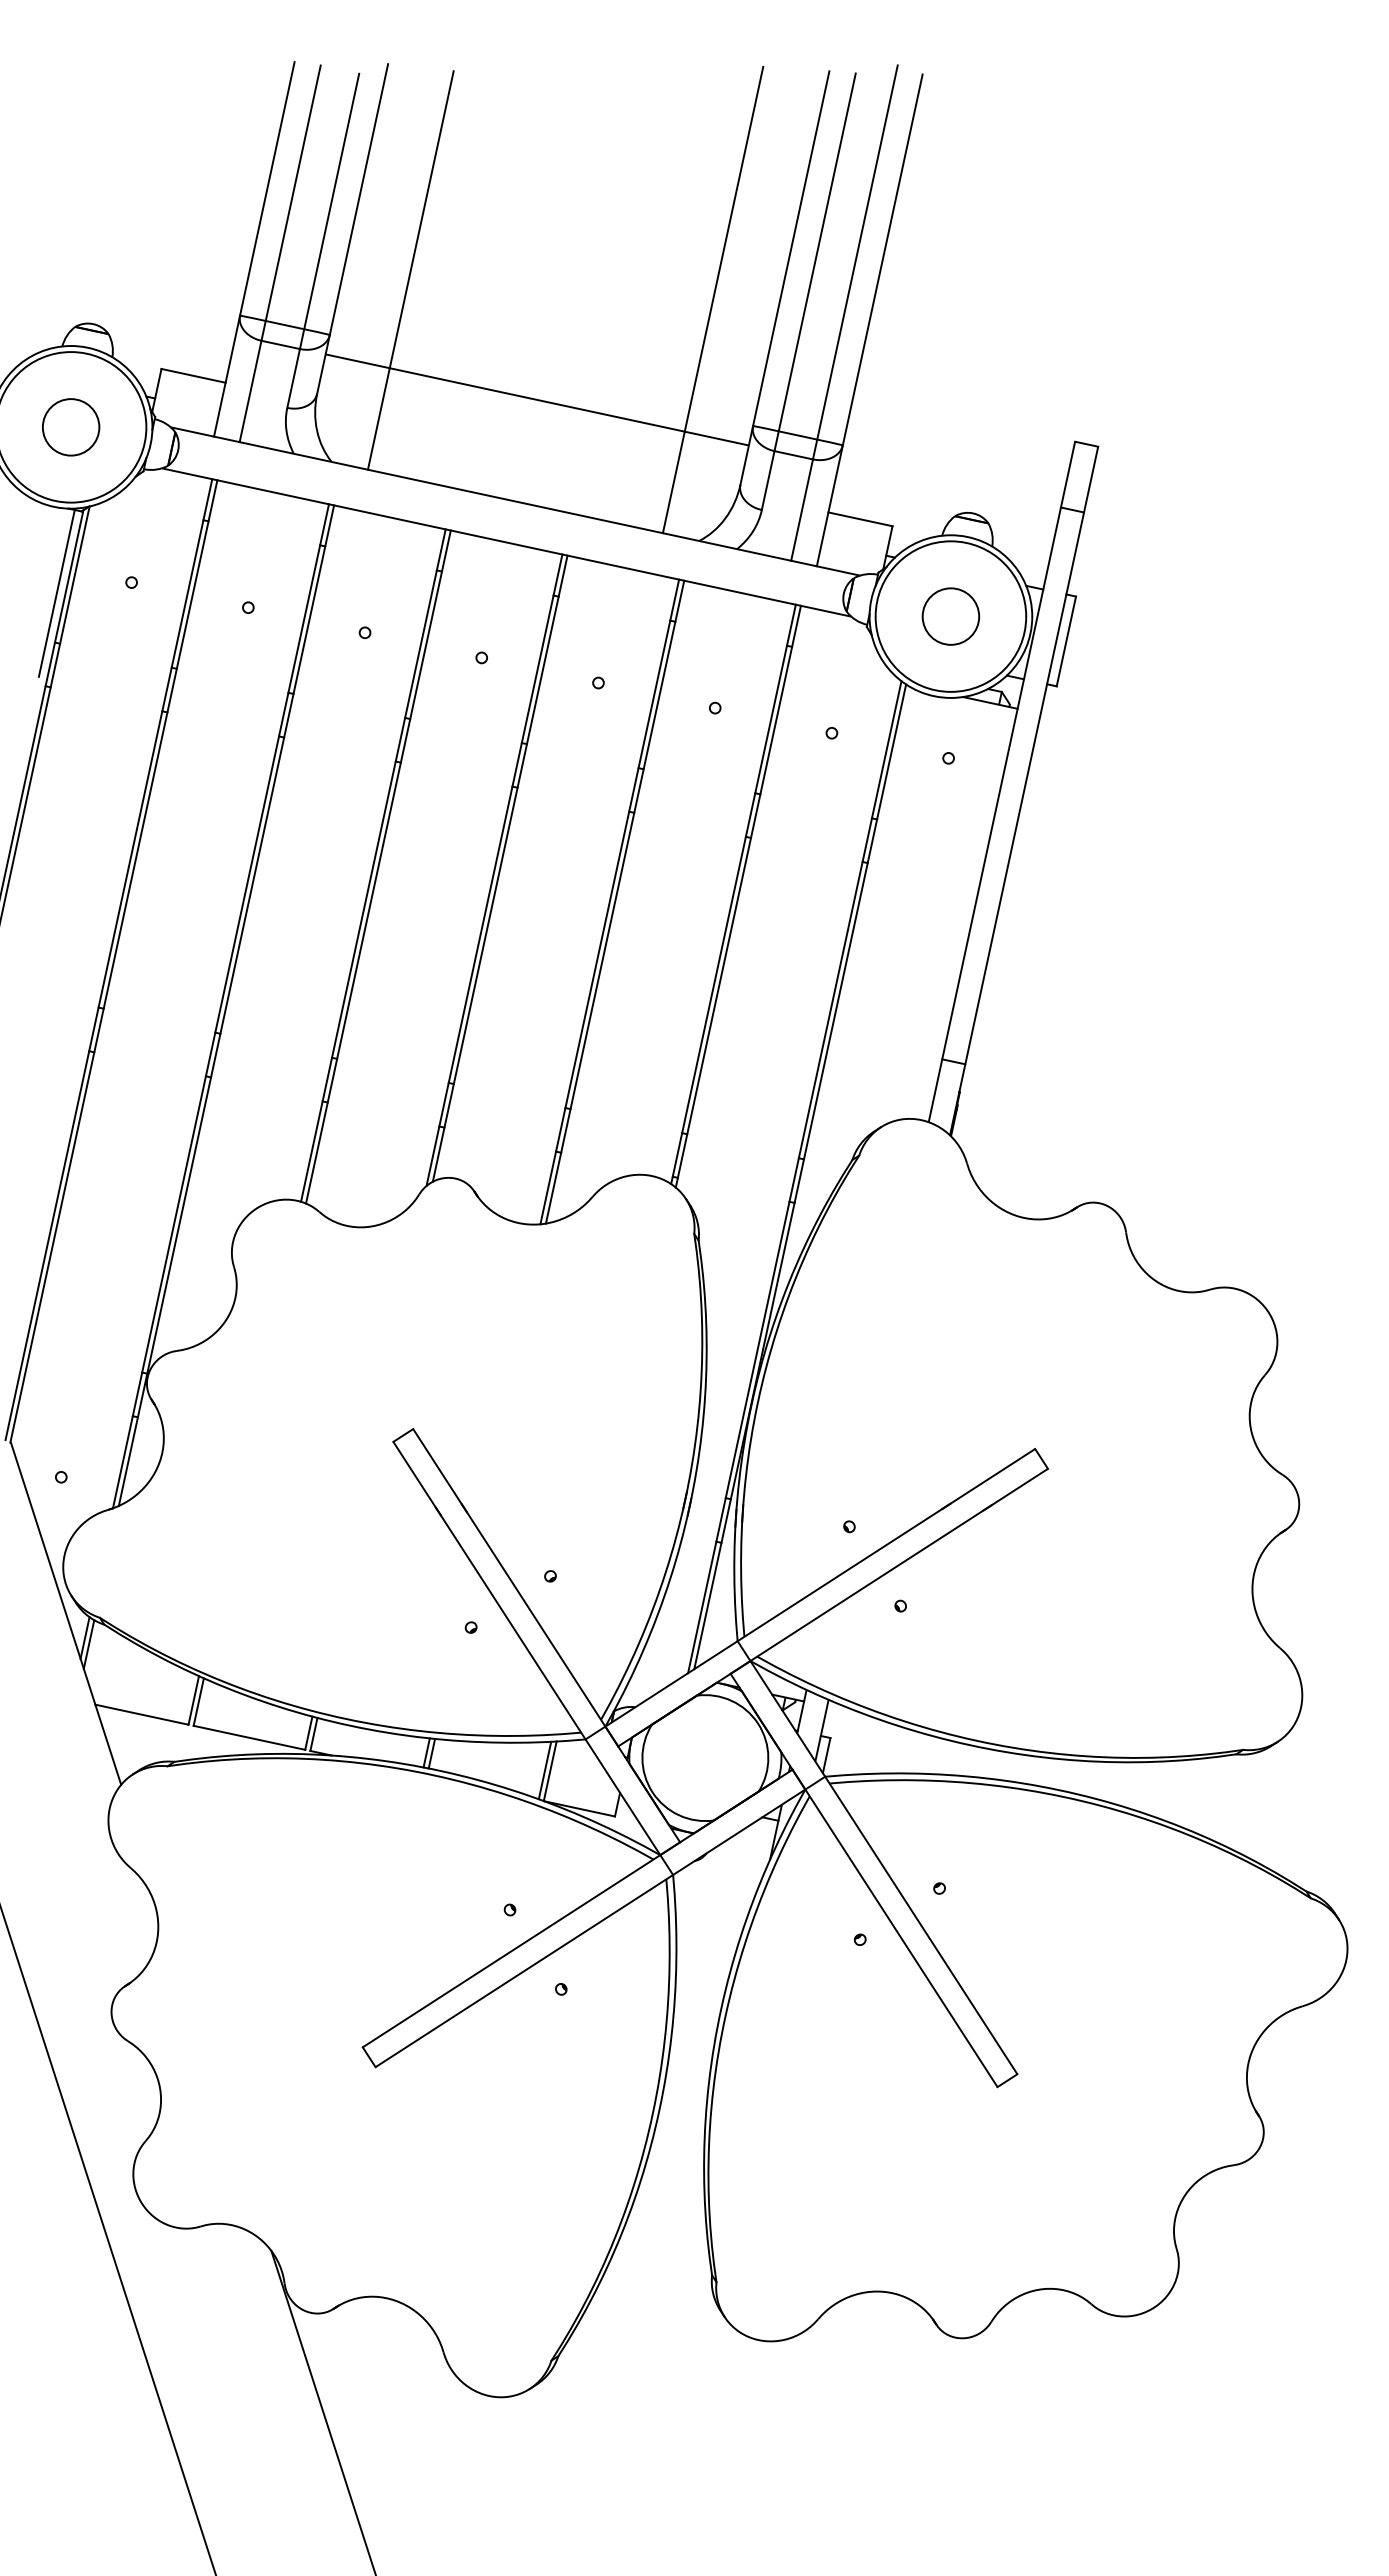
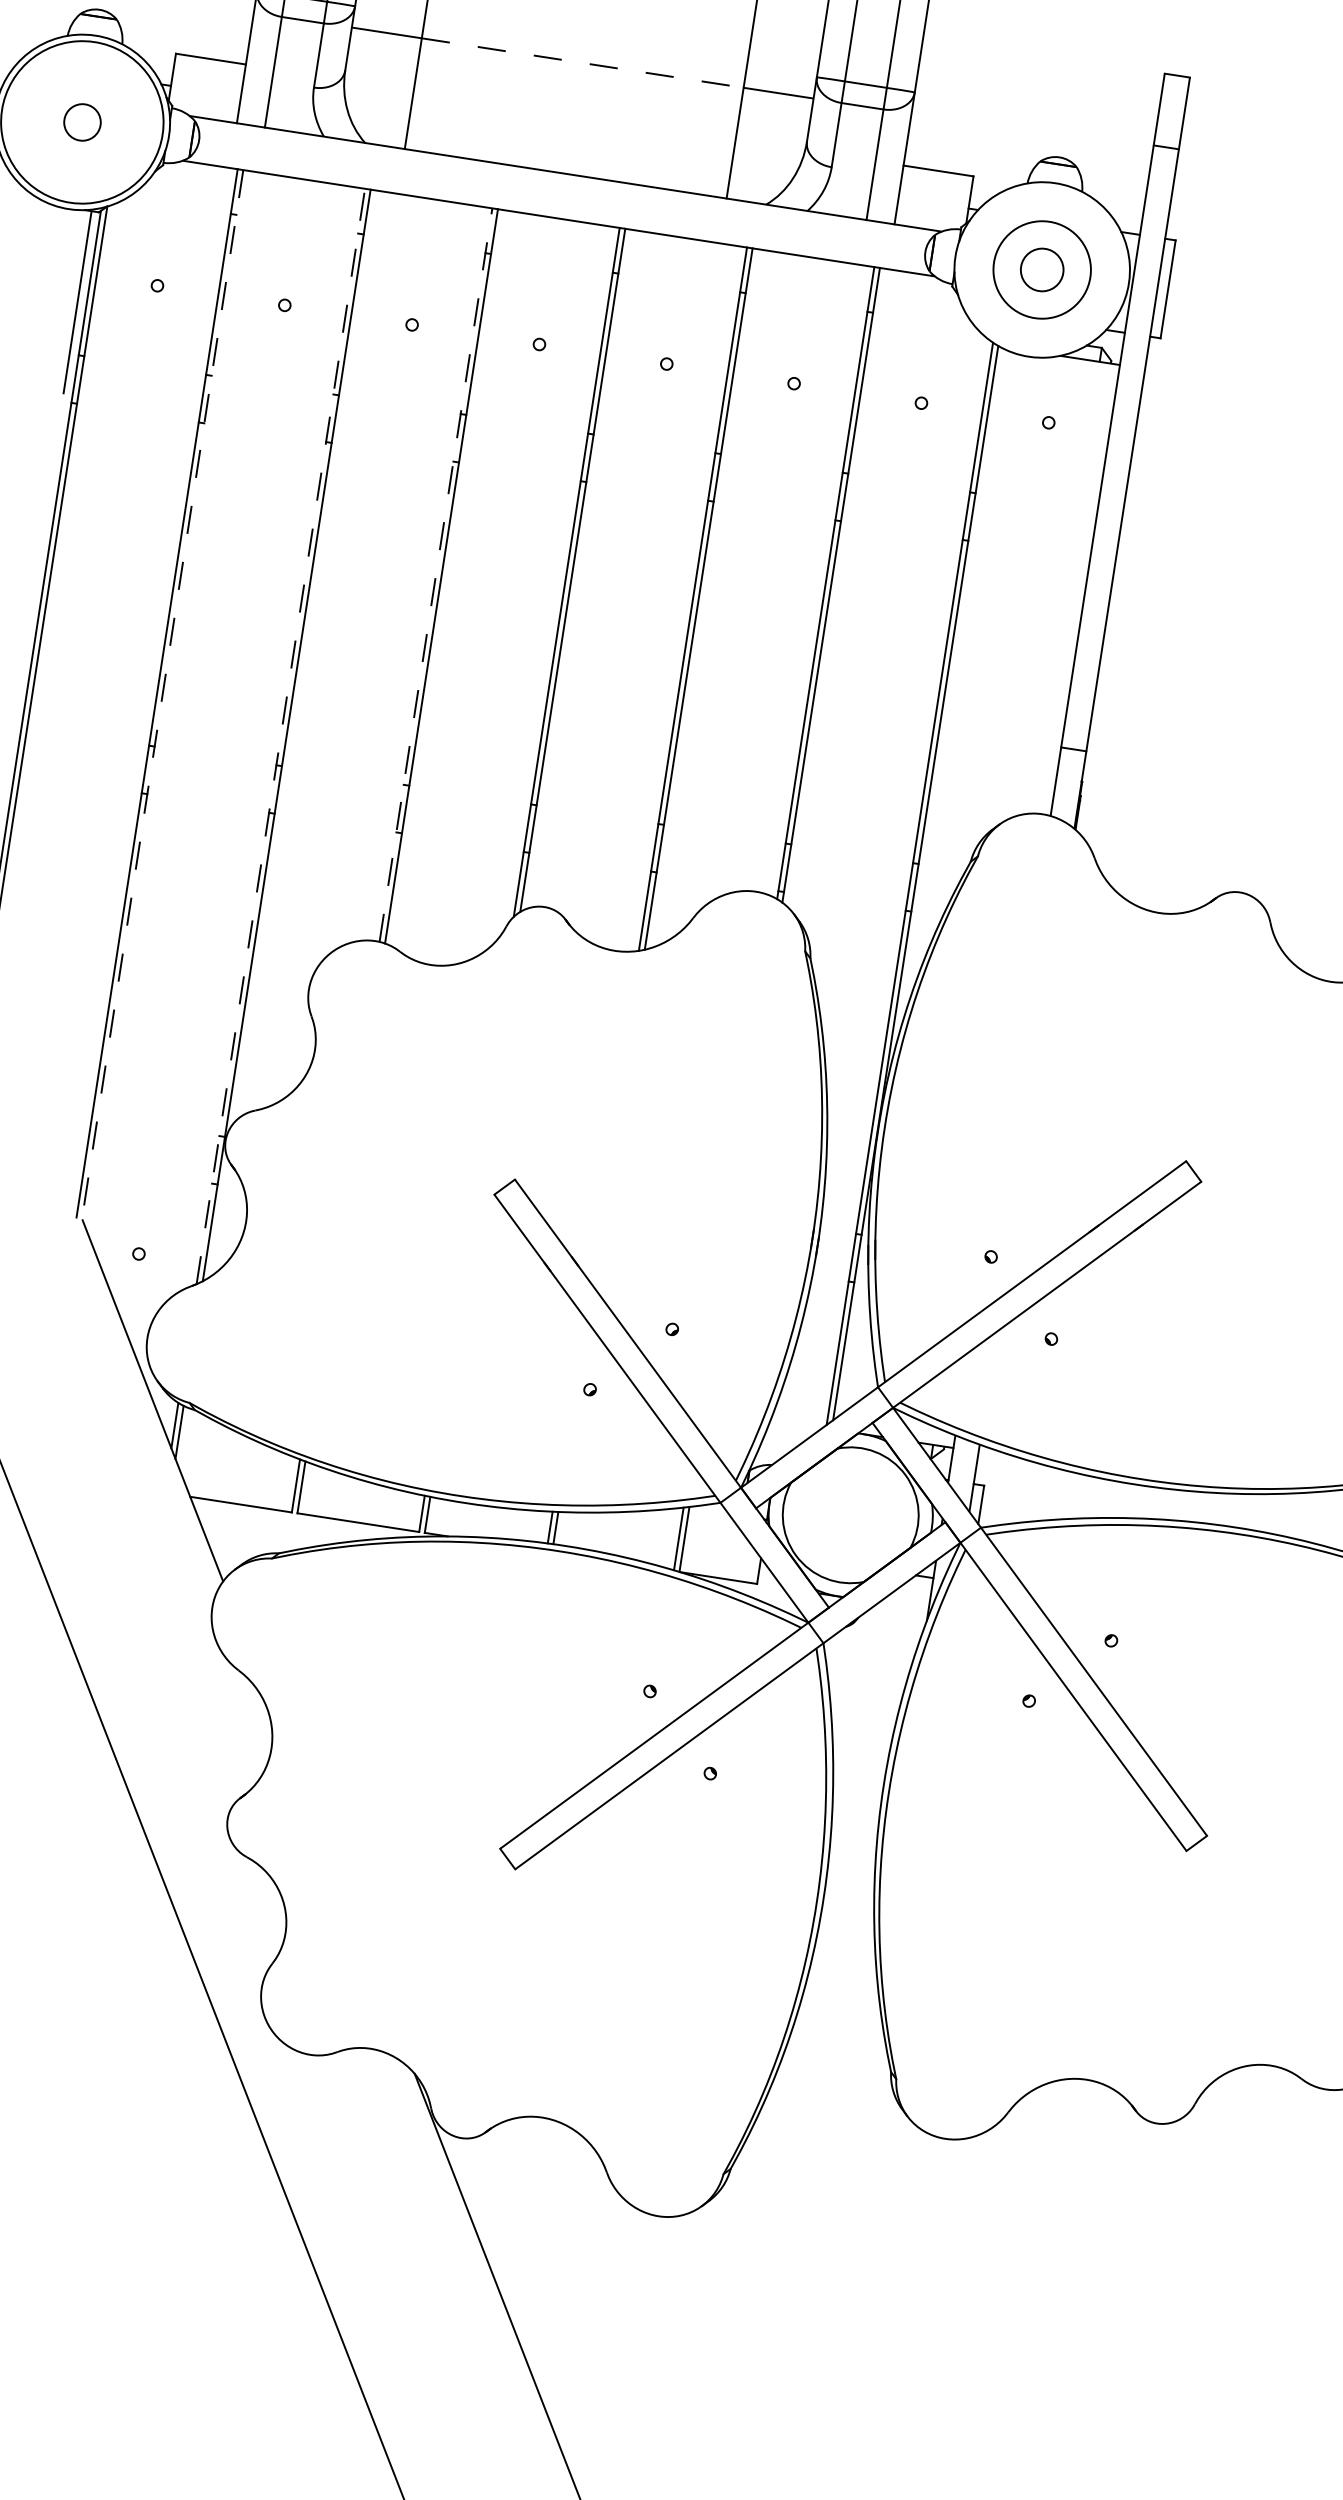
line: (537, 399) -> (582, 62), solid -> dashed
circle: (71, 427) -> (82, 122), size x0.6
circle: (950, 616) -> (1041, 269), size x0.6
circle: (950, 616) -> (1041, 269), size x0.7
line: (373, 865) -> (436, 575), solid -> dashed
line: (113, 961) -> (162, 695), solid -> dashed
line: (220, 1006) -> (280, 736), solid -> dashed

